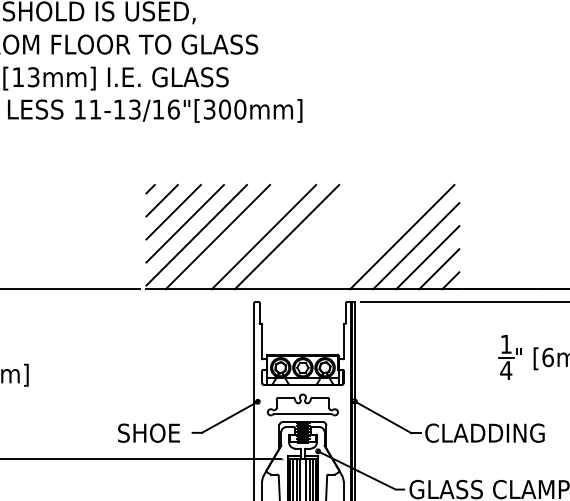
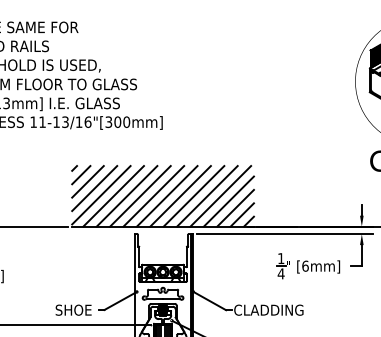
line: (239, 237) -> (126, 196), added
line: (308, 237) -> (166, 196), added
line: (332, 237) -> (180, 196), added
line: (355, 237) -> (193, 196), added
line: (379, 237) -> (207, 196), added

